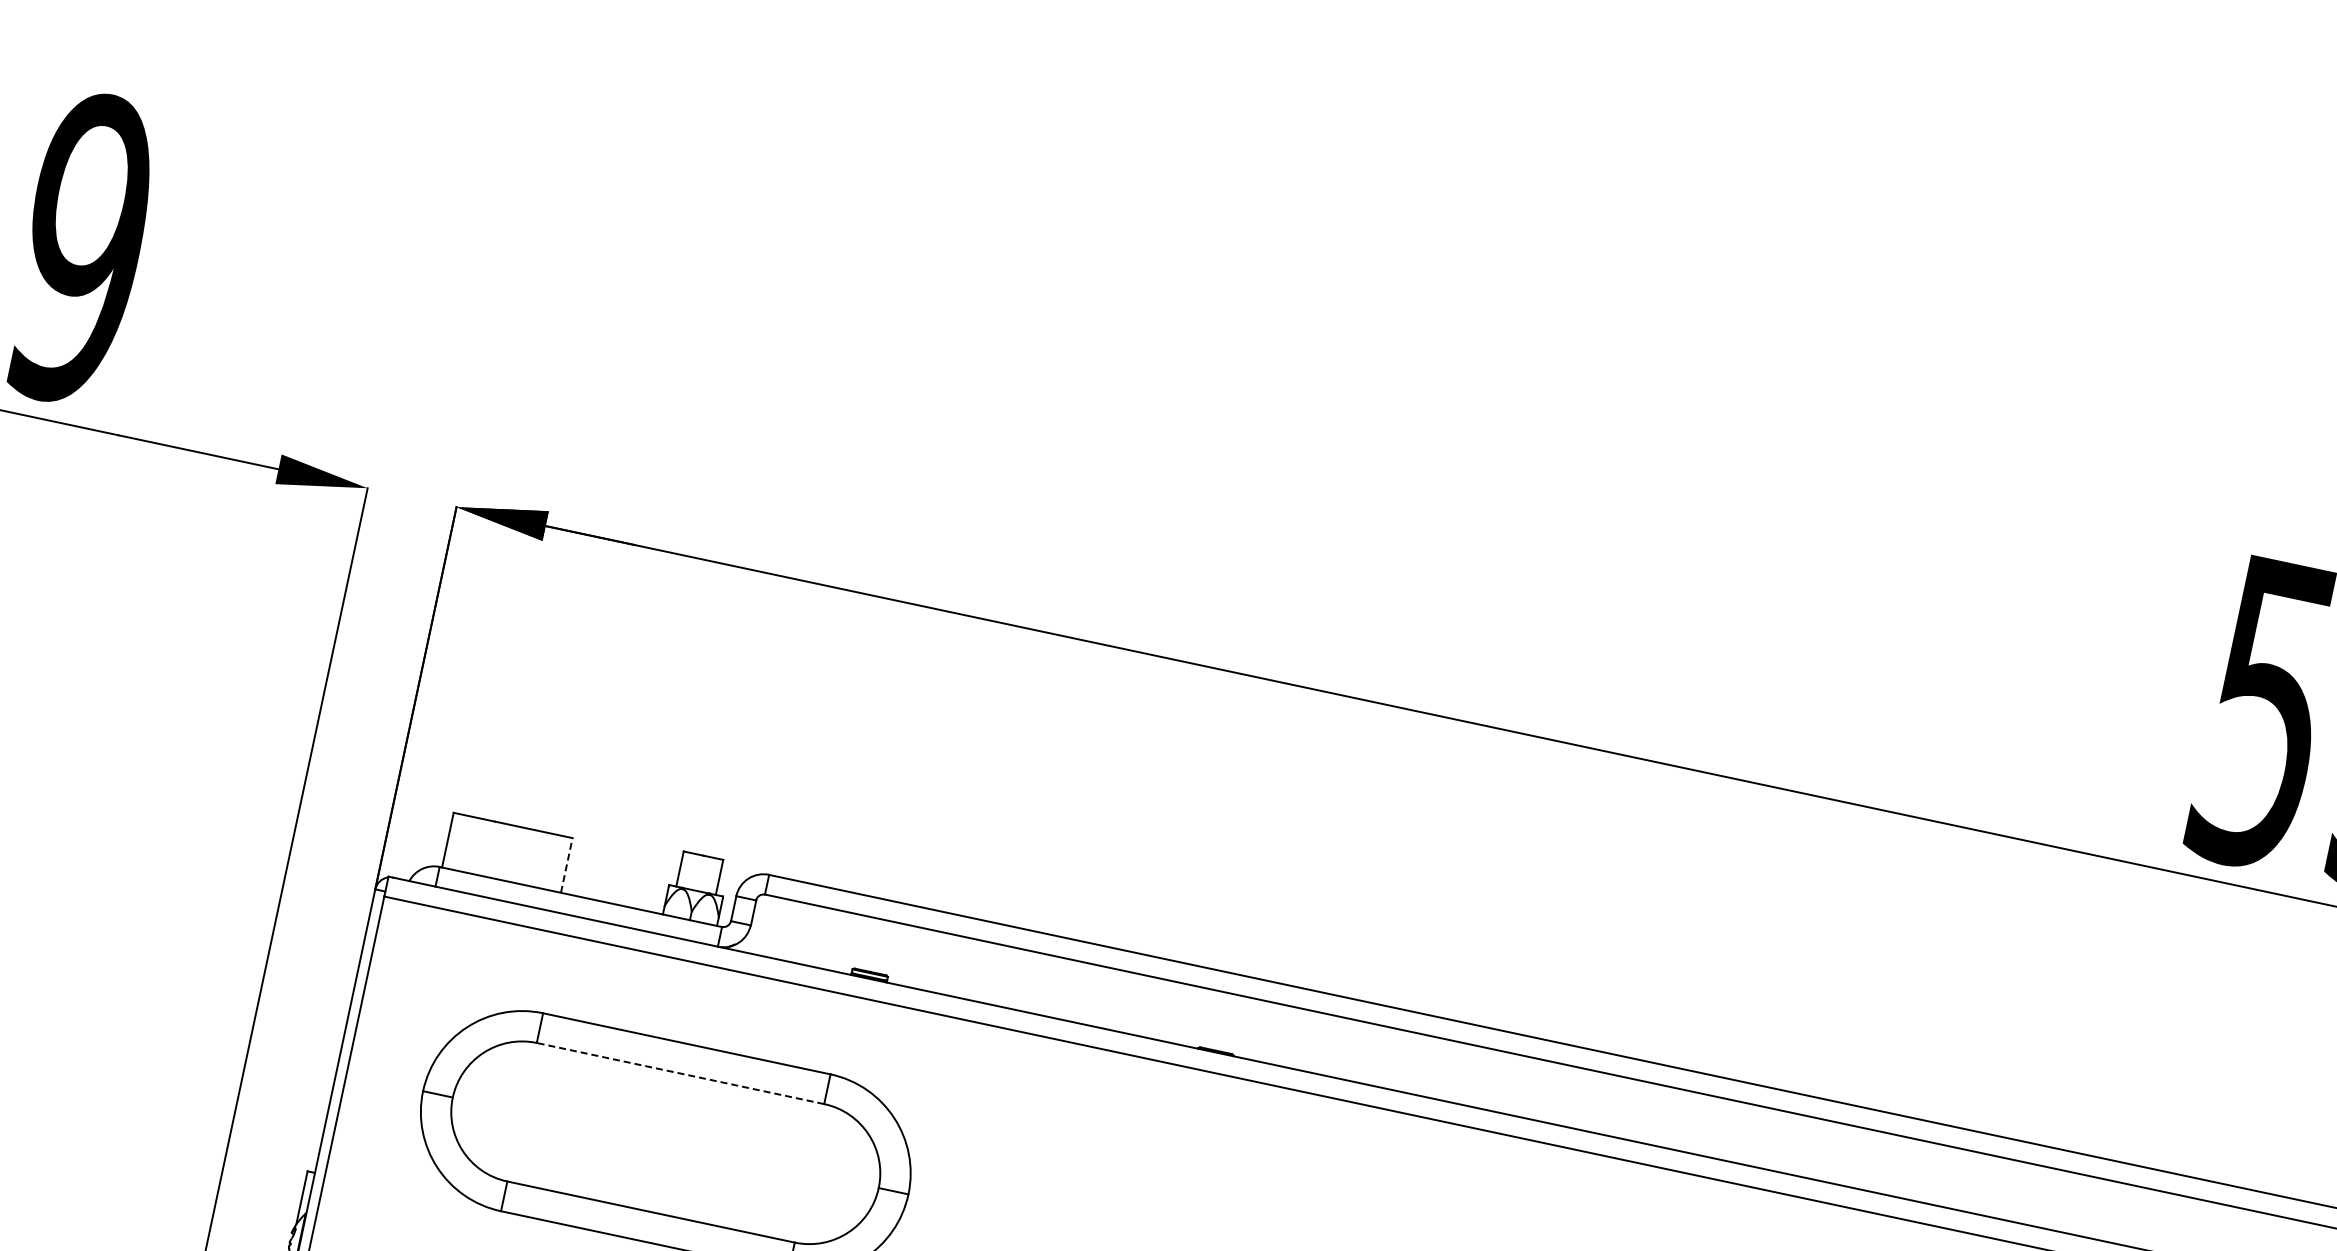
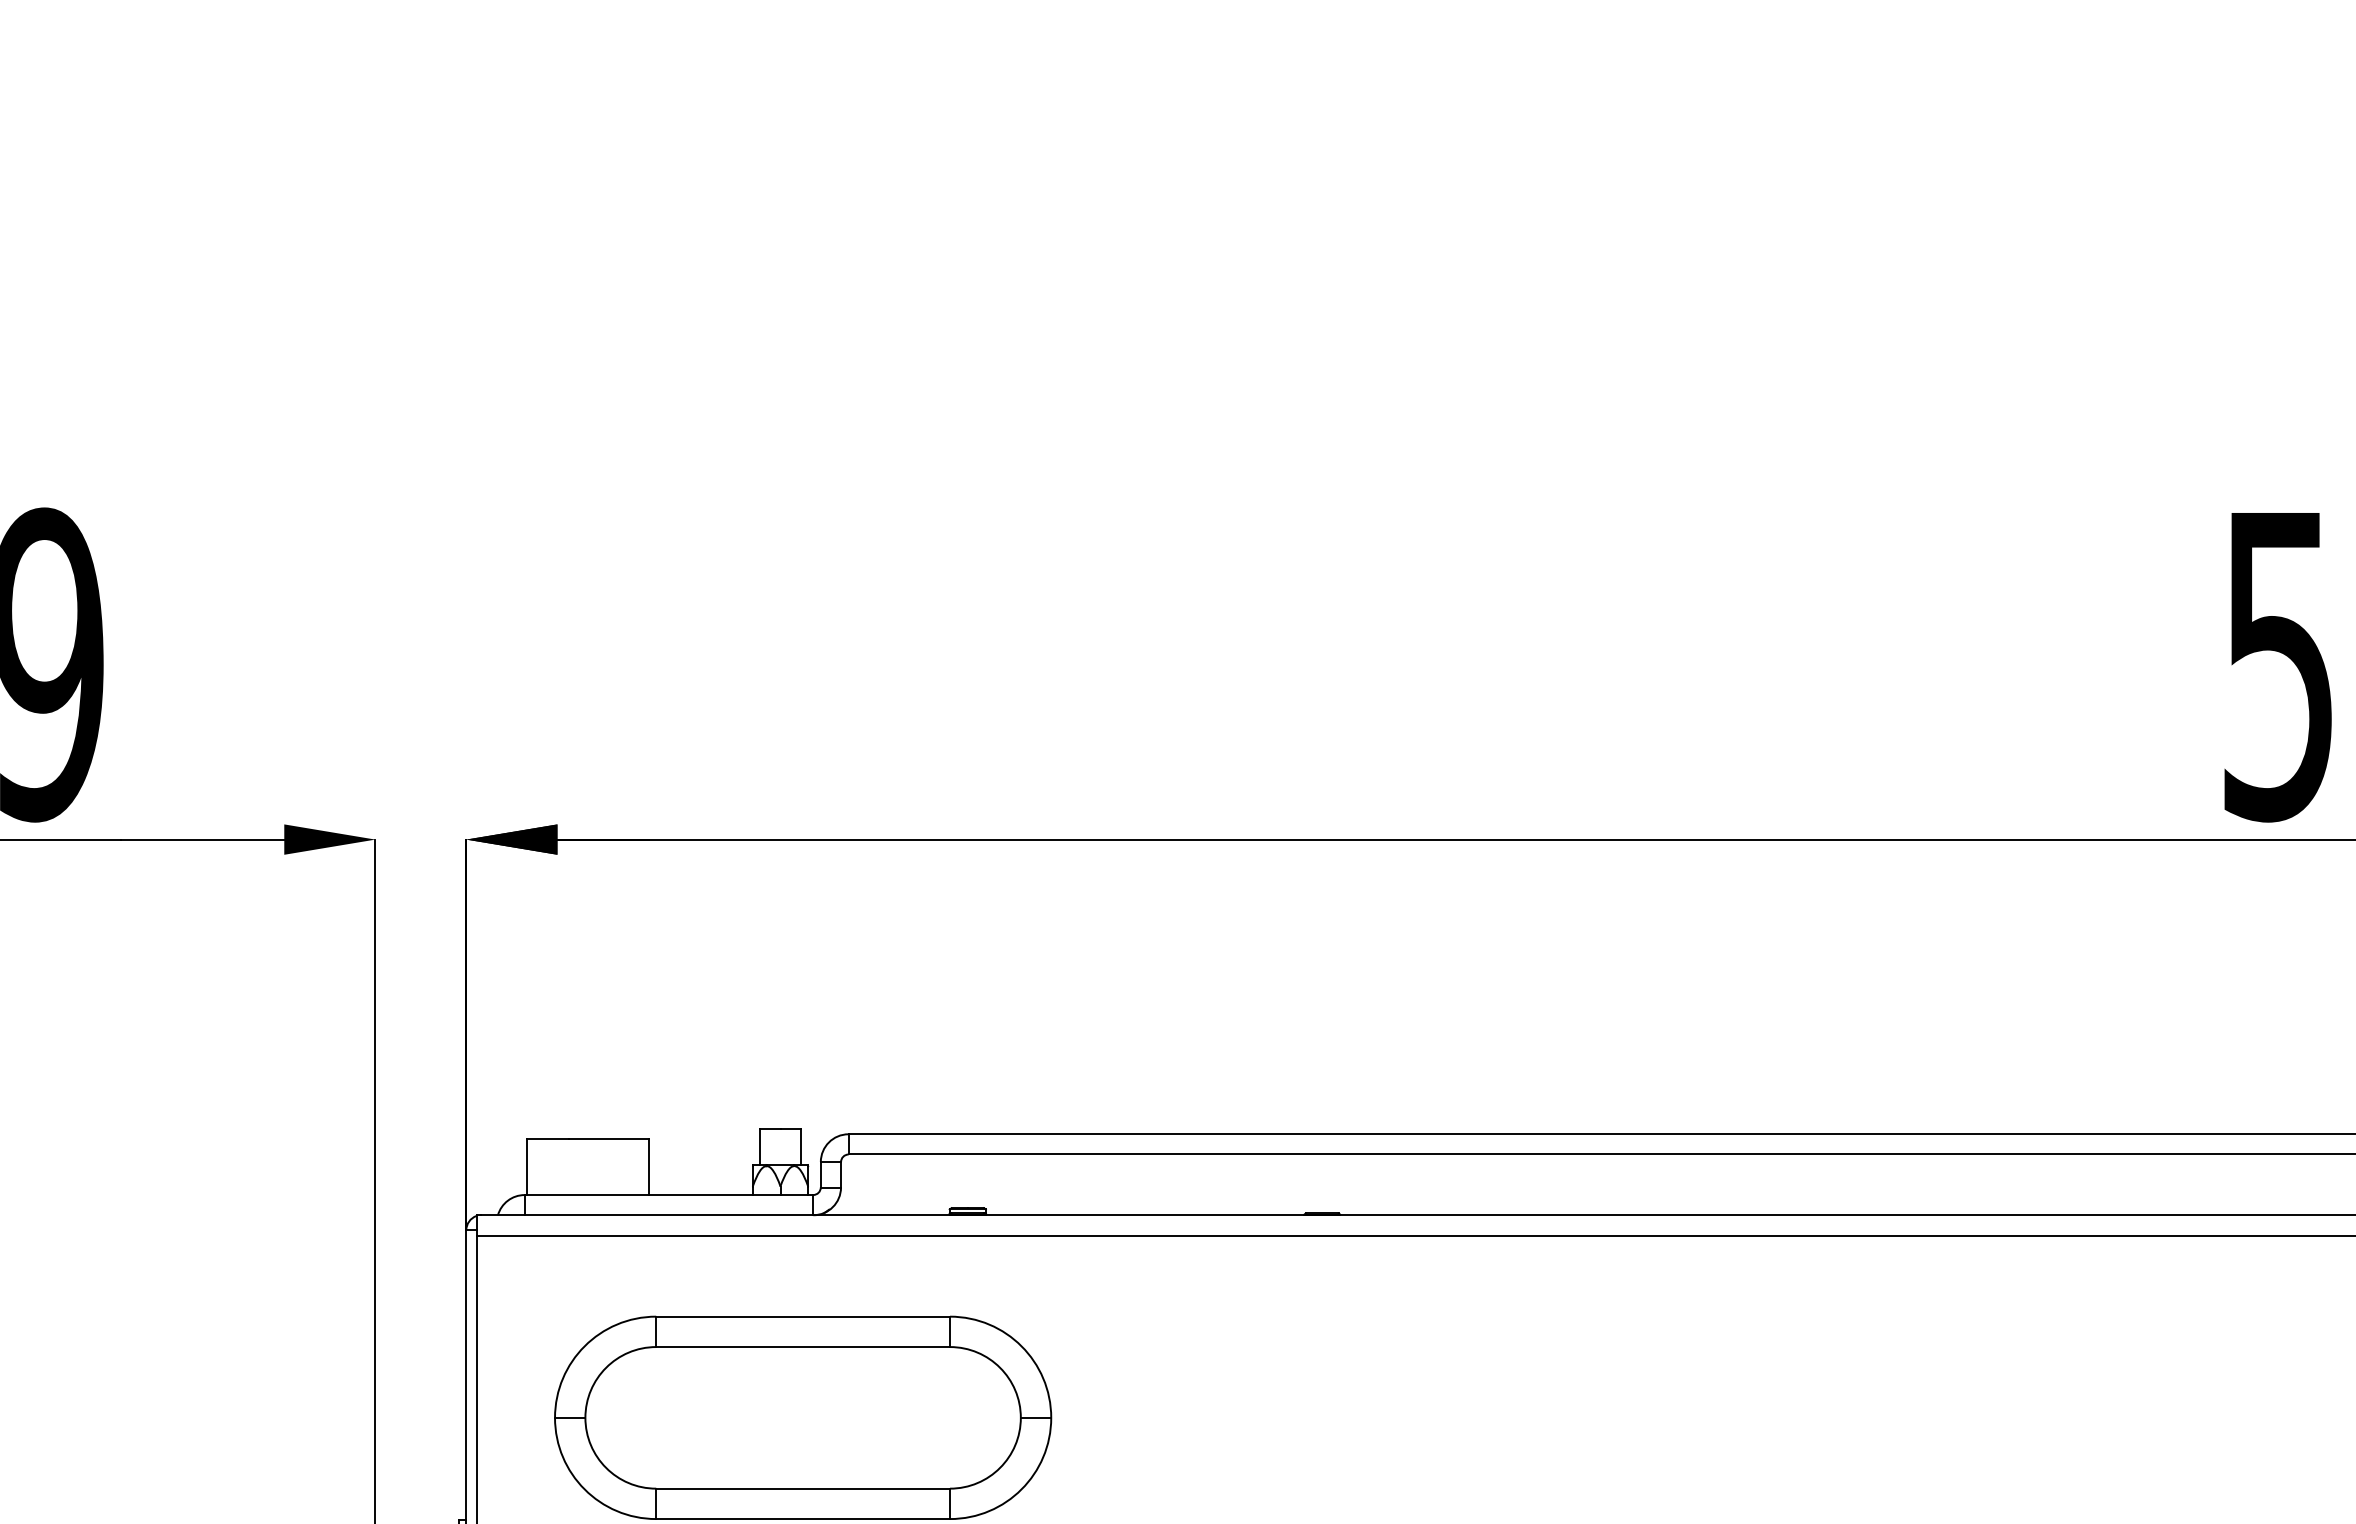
line: (566, 865) -> (648, 1167), dashed -> solid
line: (680, 1074) -> (803, 1347), dashed -> solid

